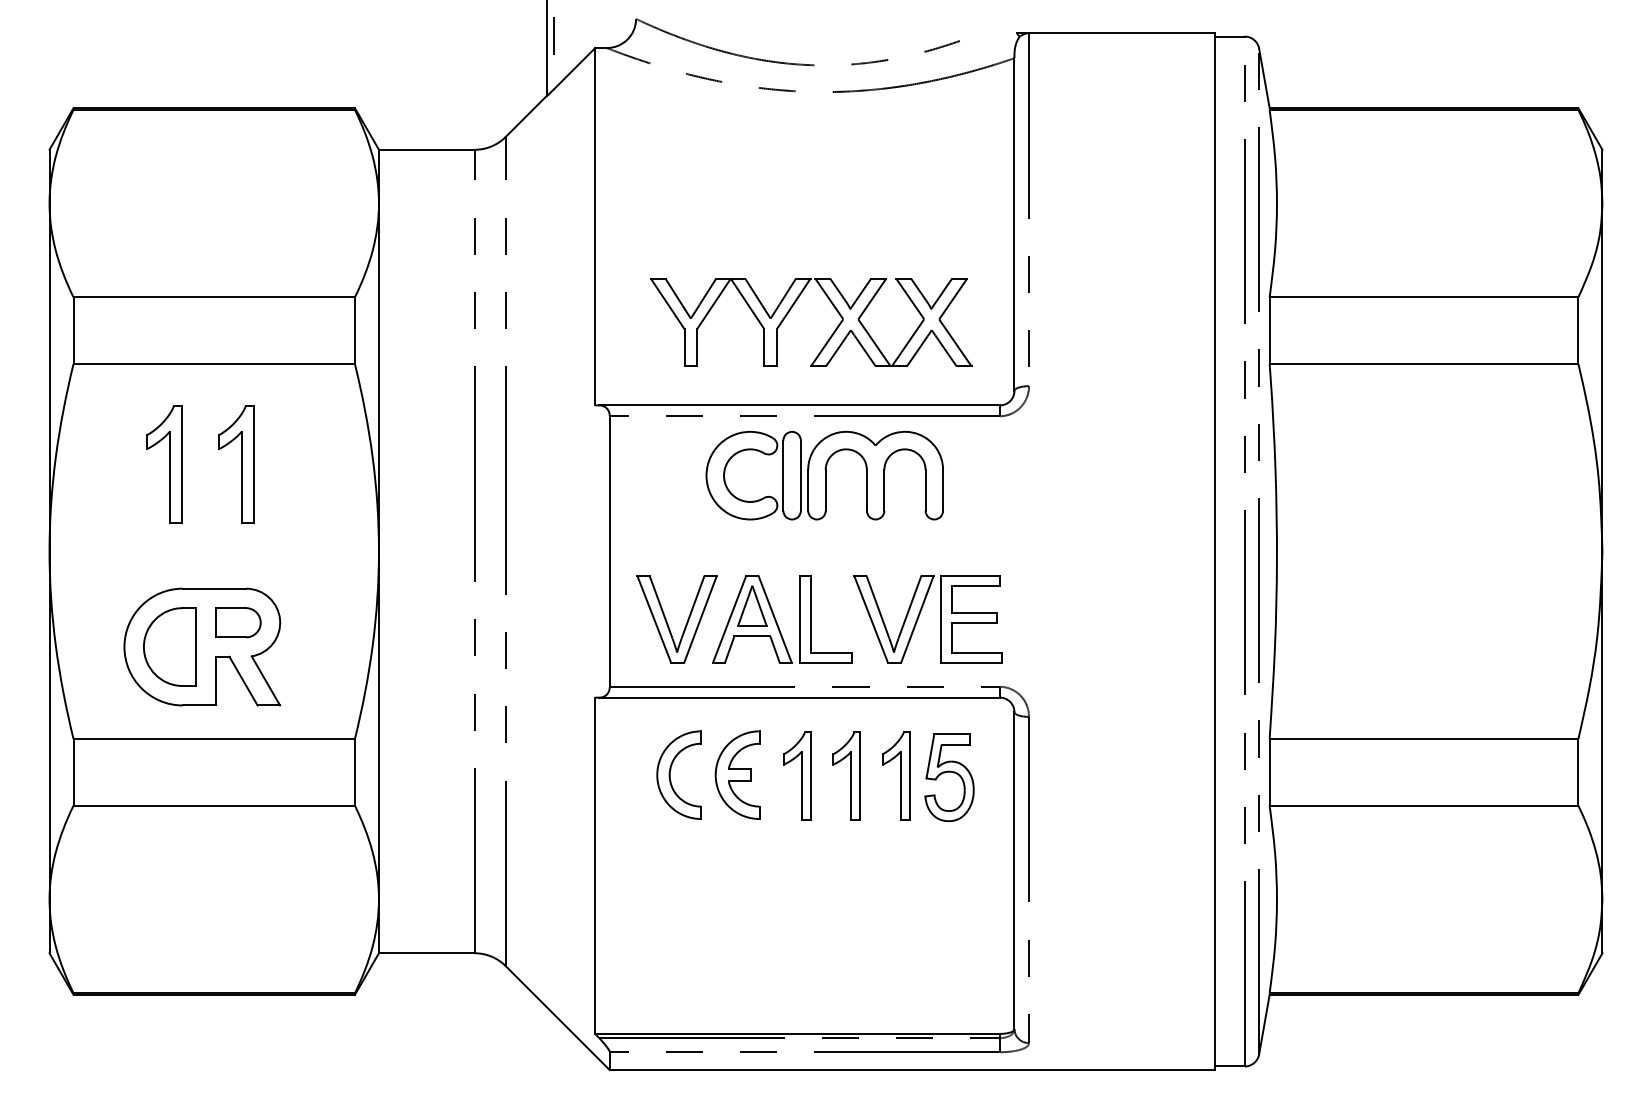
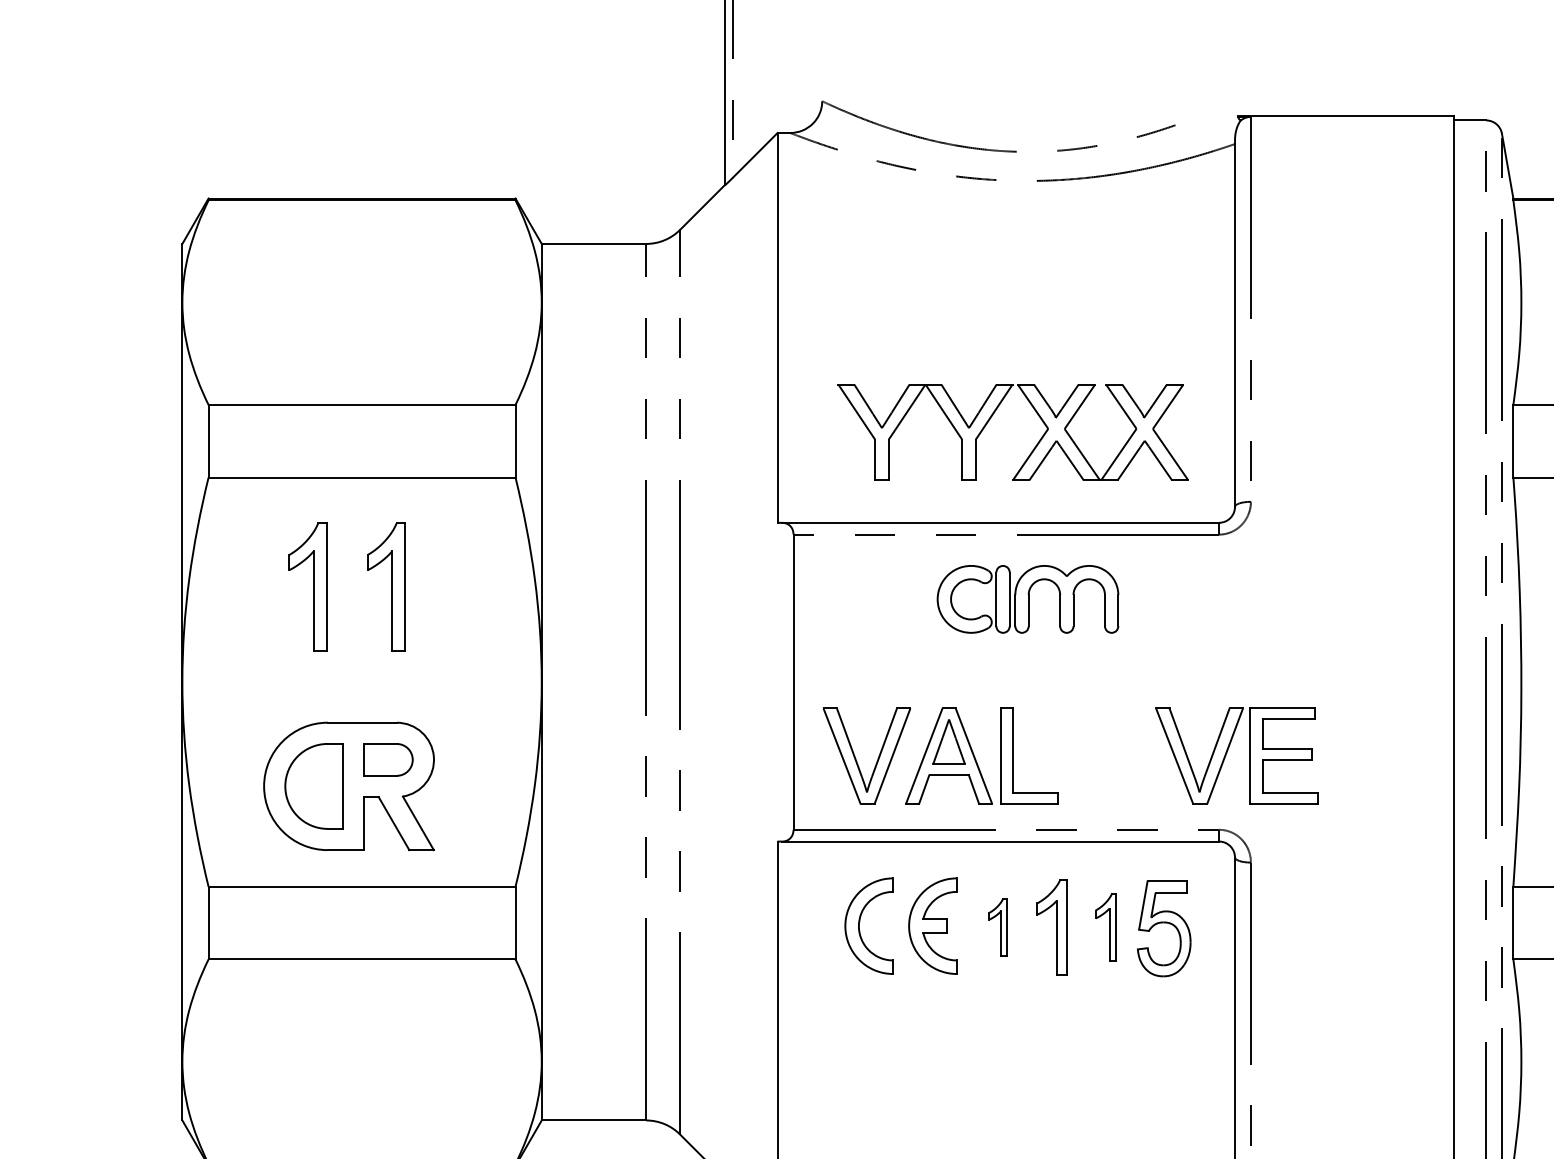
part: (824, 475) -> (1027, 599), size x0.7
part: (919, 617) -> (1227, 754), moved
part: (797, 775) -> (998, 926), size x0.6
part: (896, 775) -> (1106, 926), size x0.7

